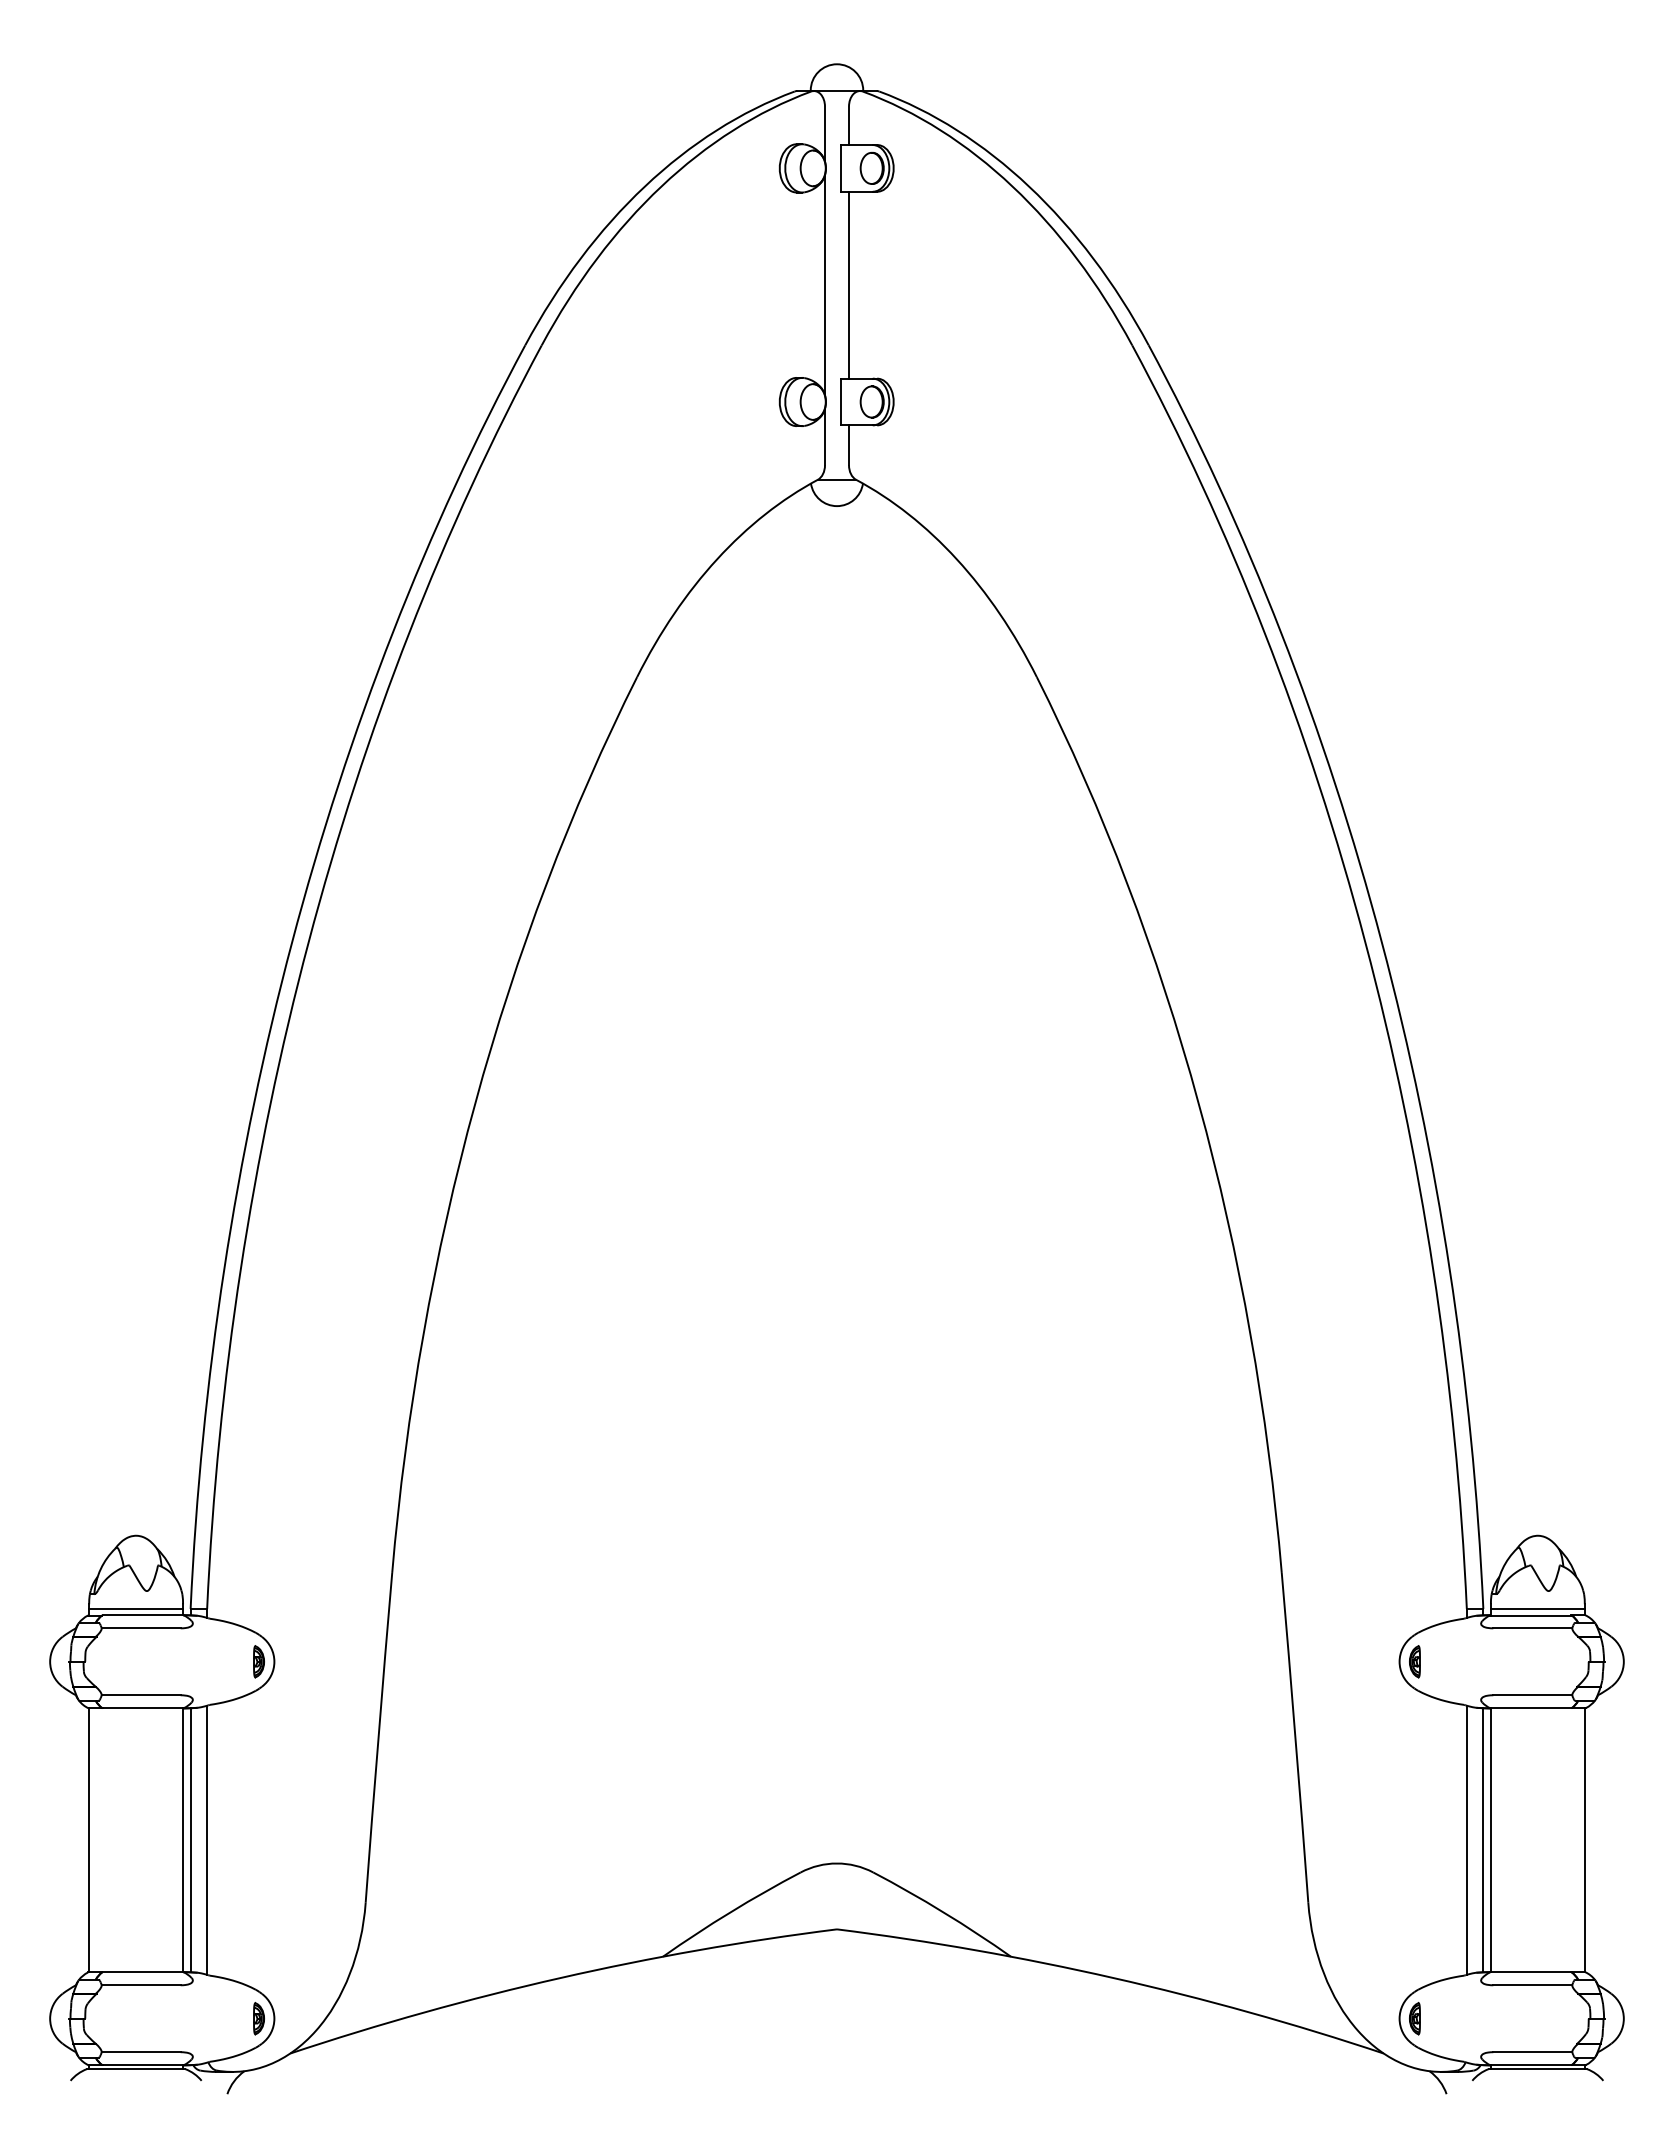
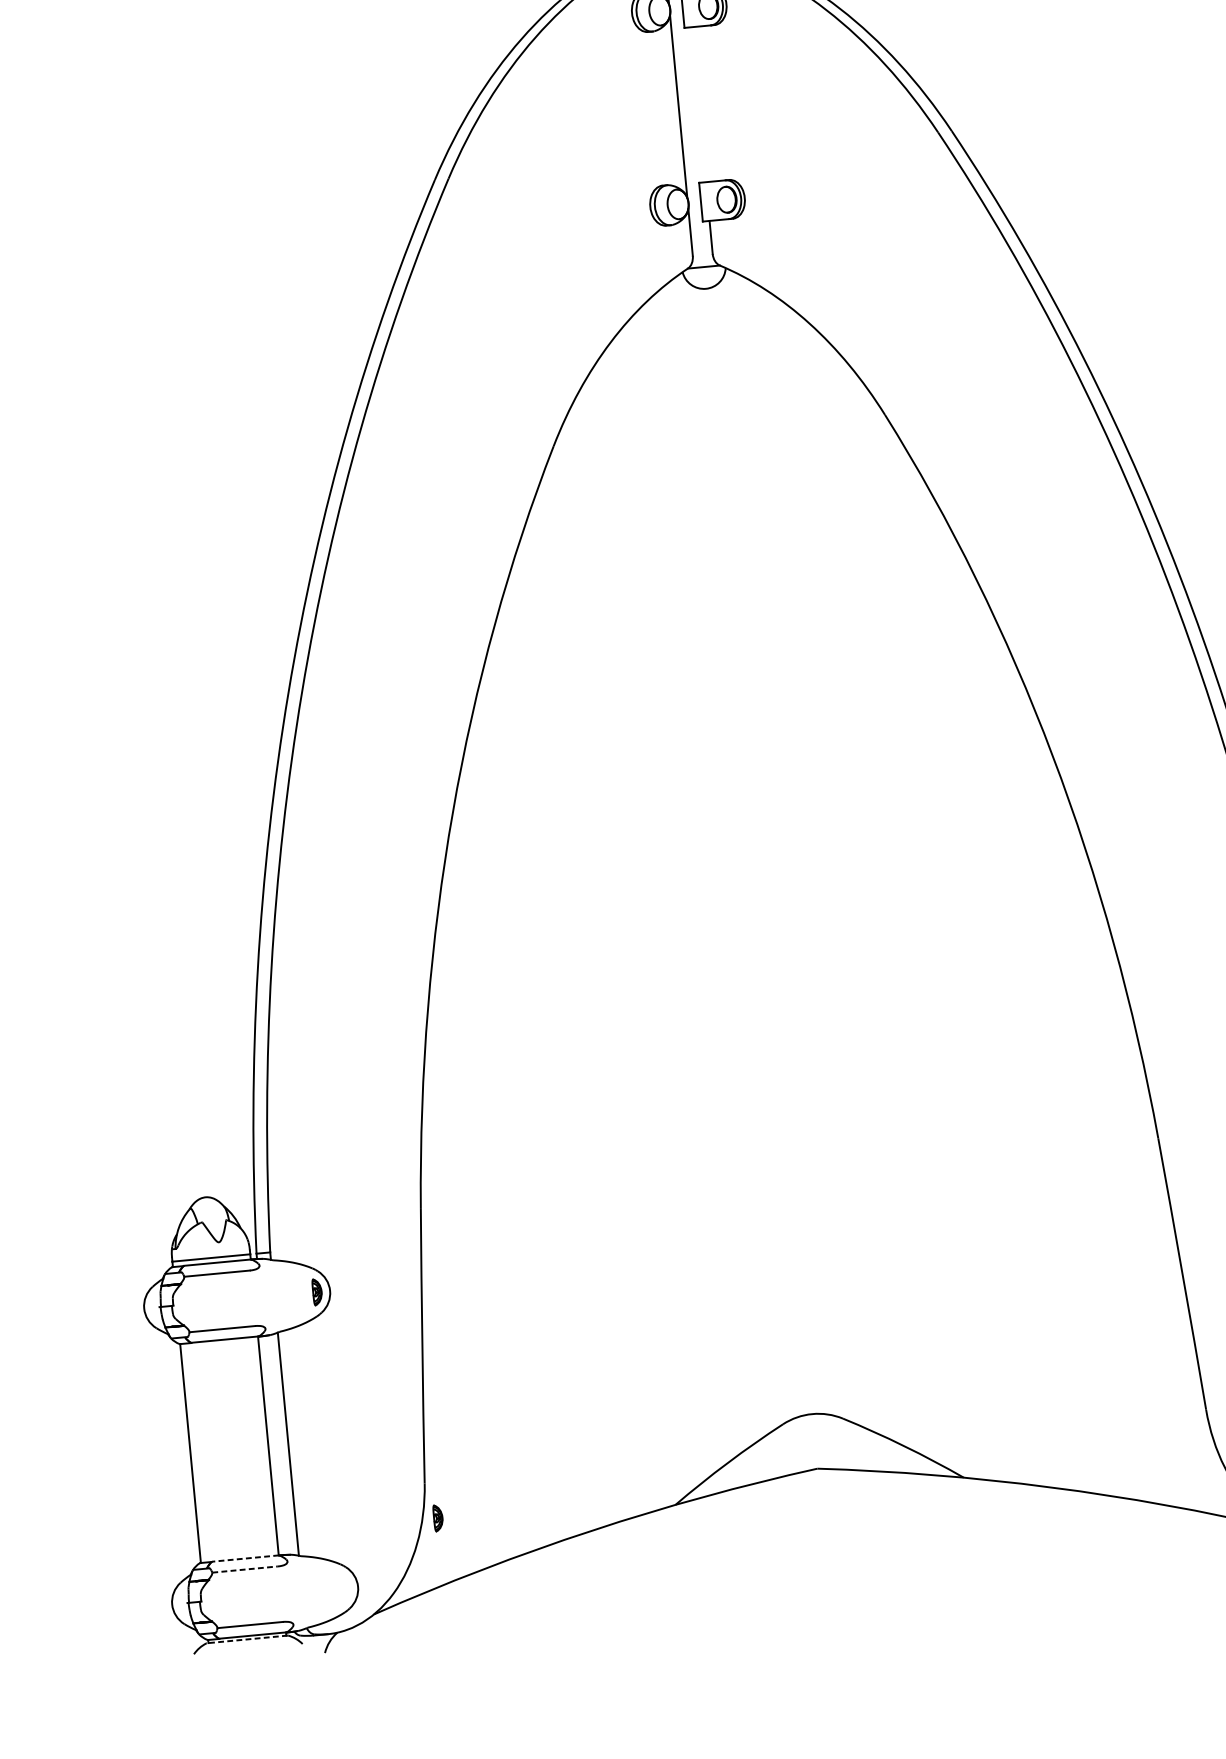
line: (849, 284) -> (698, 104), removed
line: (190, 1840) -> (274, 1445), removed
line: (142, 1972) -> (245, 1558), solid -> dashed
line: (141, 1985) -> (245, 1569), solid -> dashed
part: (258, 2018) -> (437, 1518), moved
line: (136, 2069) -> (247, 1639), solid -> dashed

